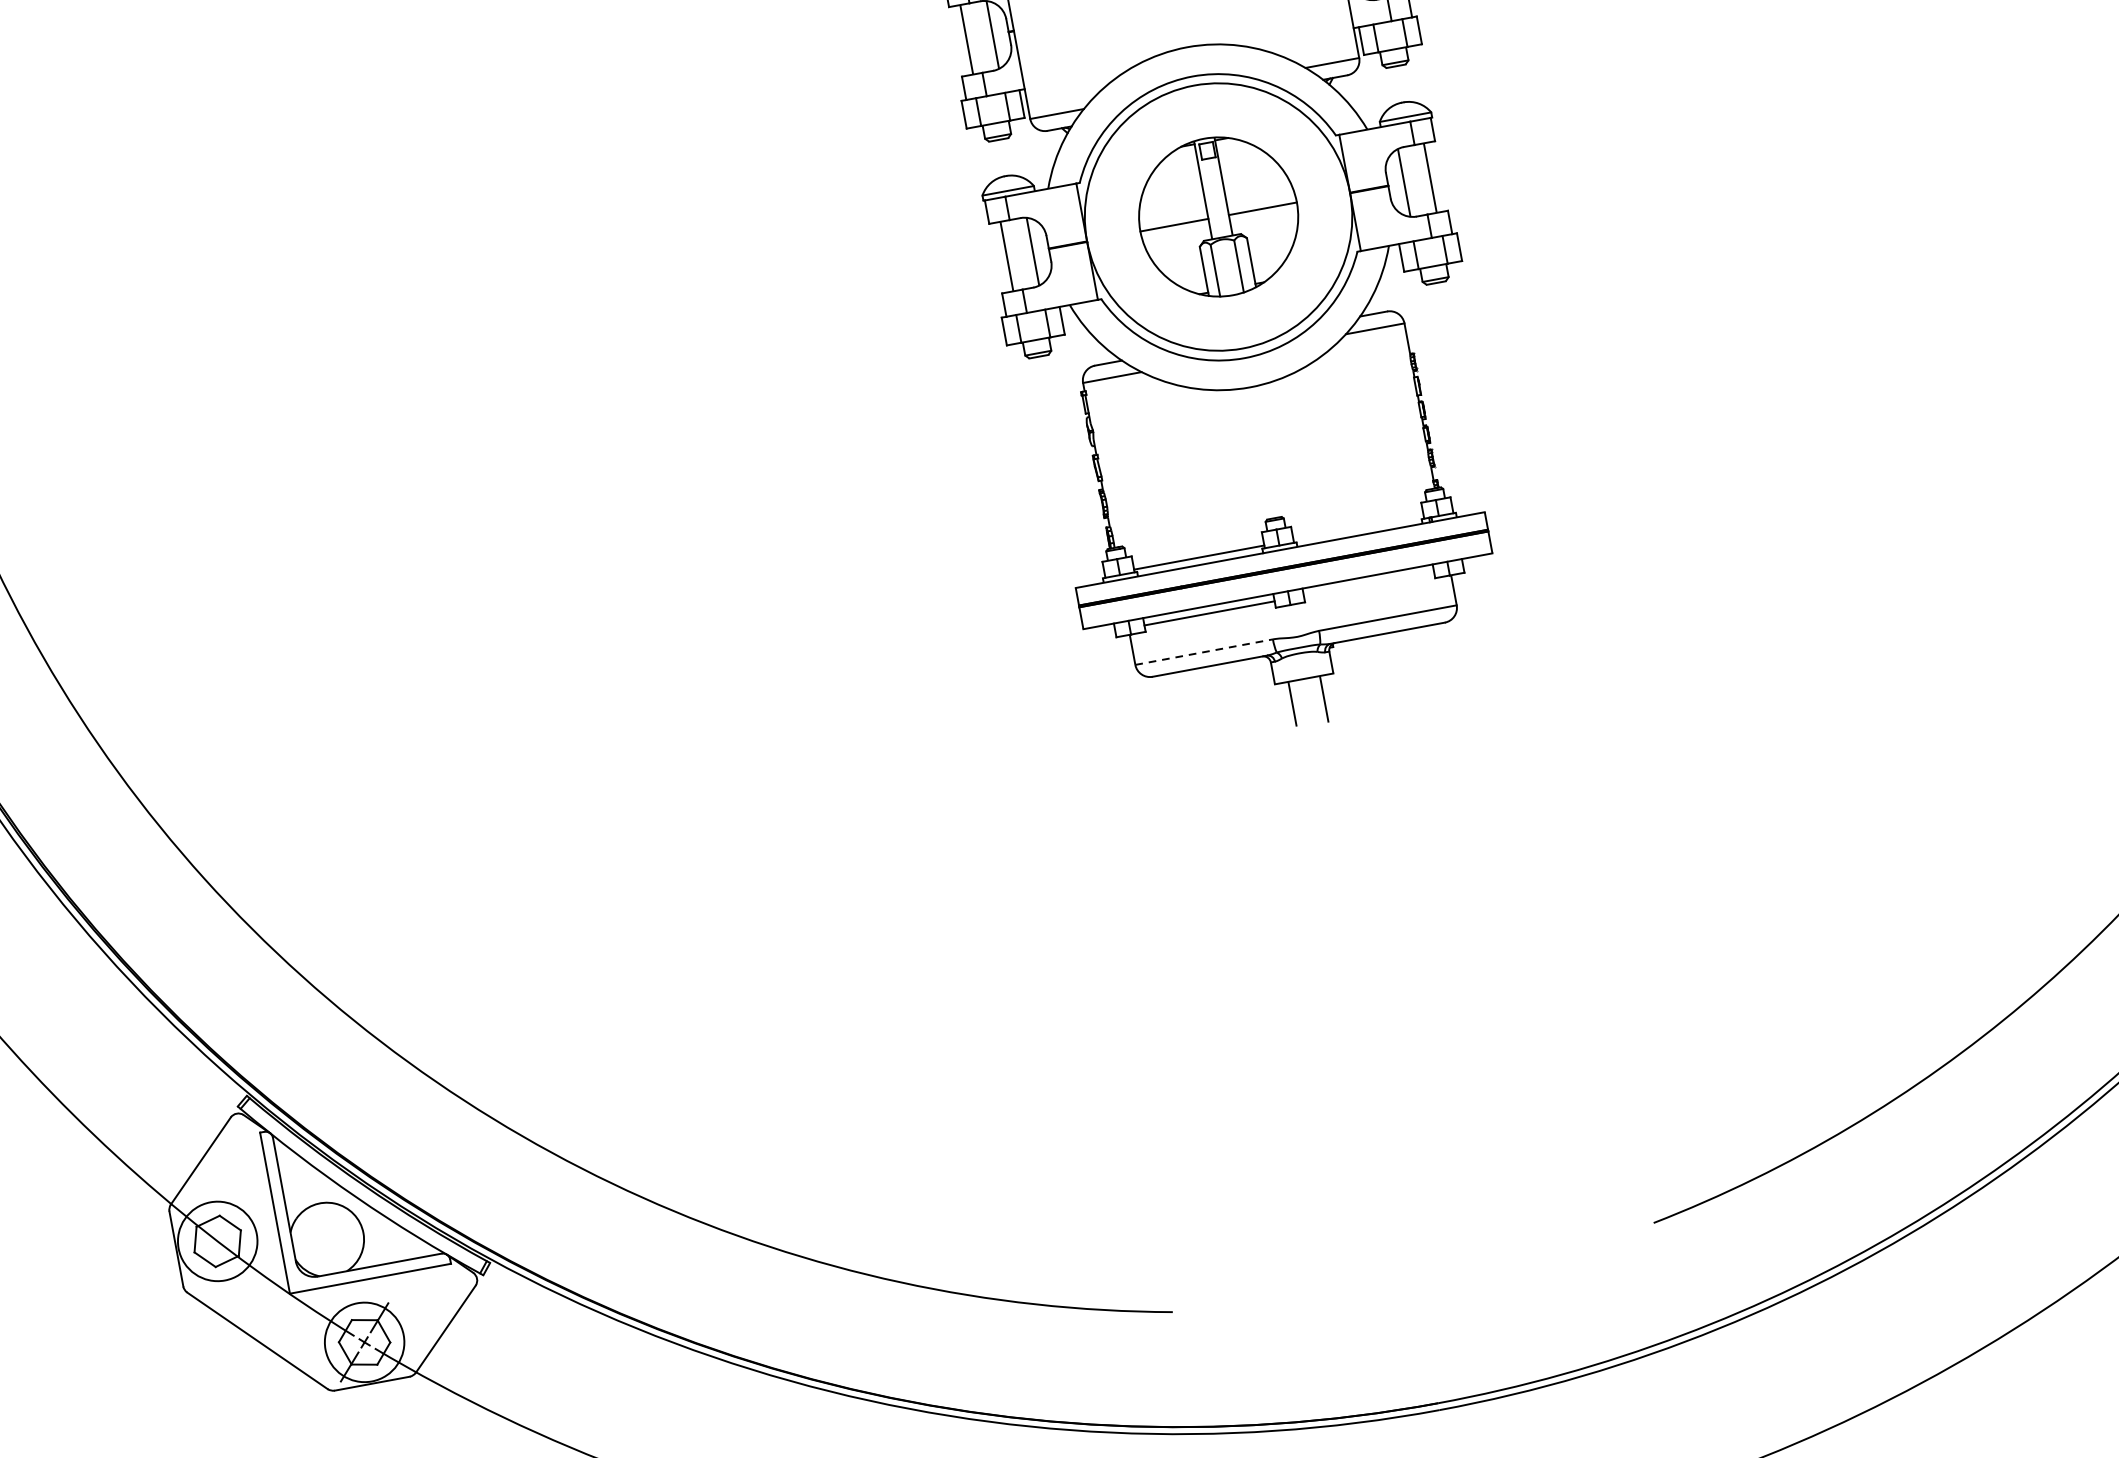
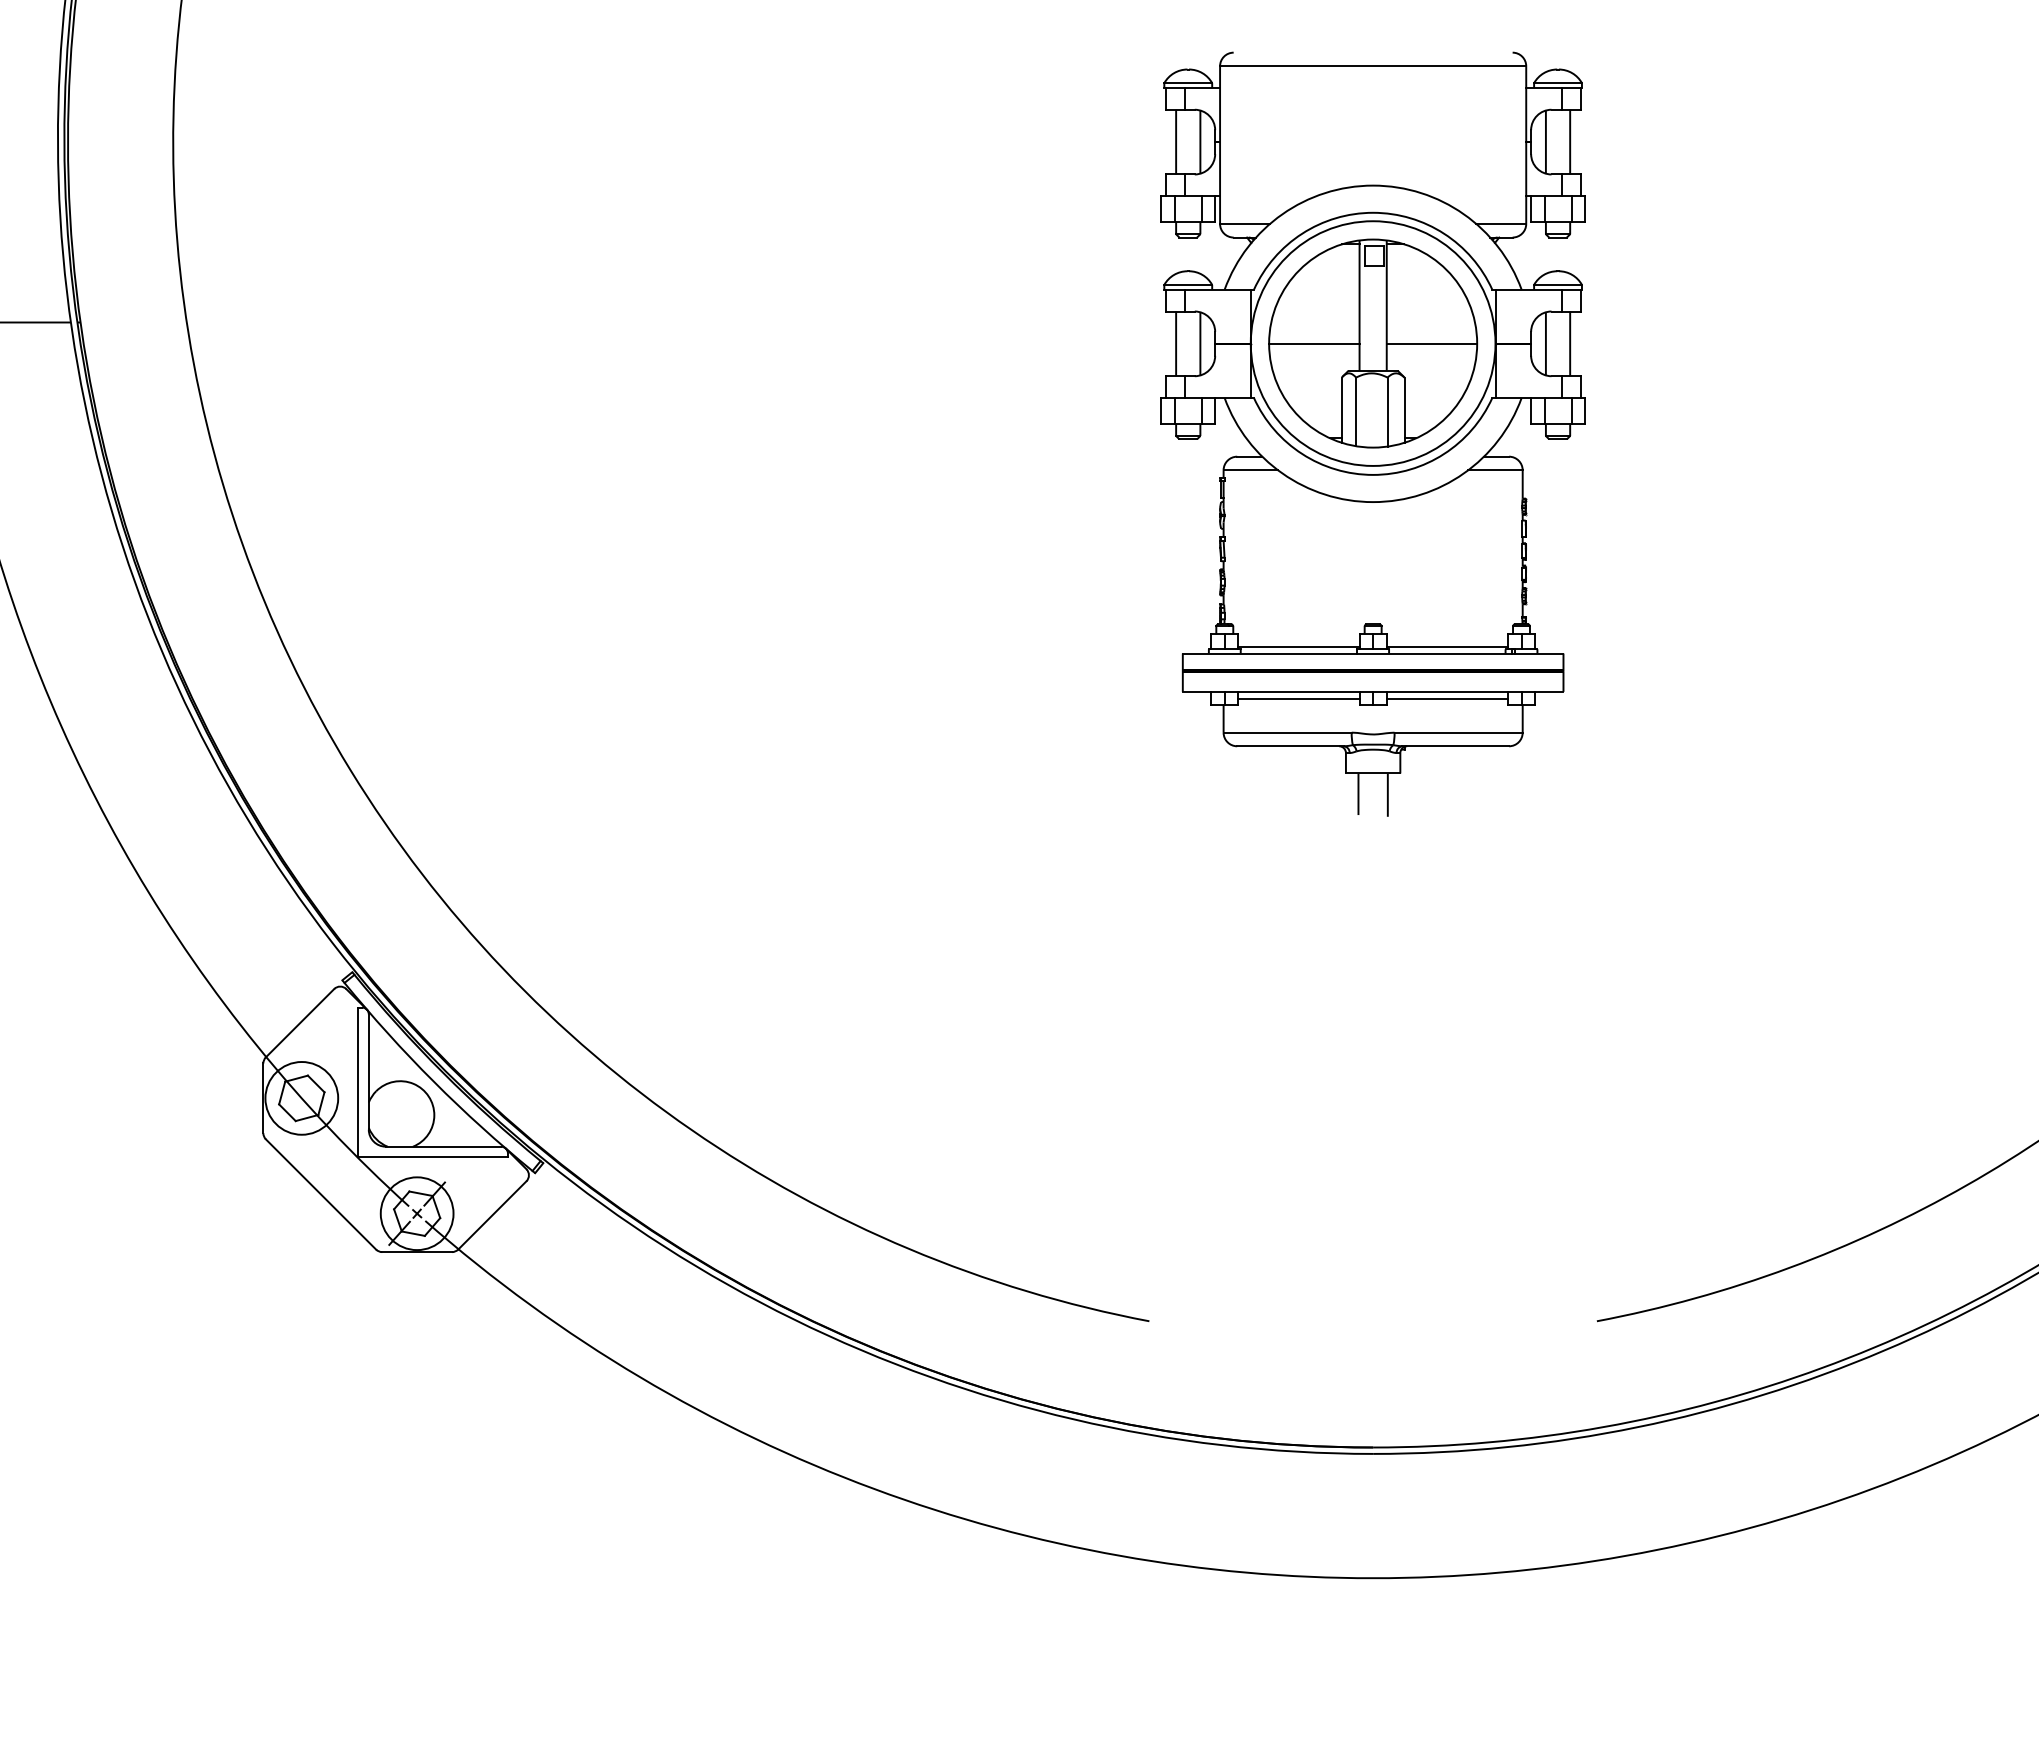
part: (1218, 216) -> (1373, 343), size x1.43
line: (1357, 527) -> (1446, 646), added
line: (1368, 583) -> (1446, 698), added
line: (1205, 651) -> (1288, 732), dashed -> solid

